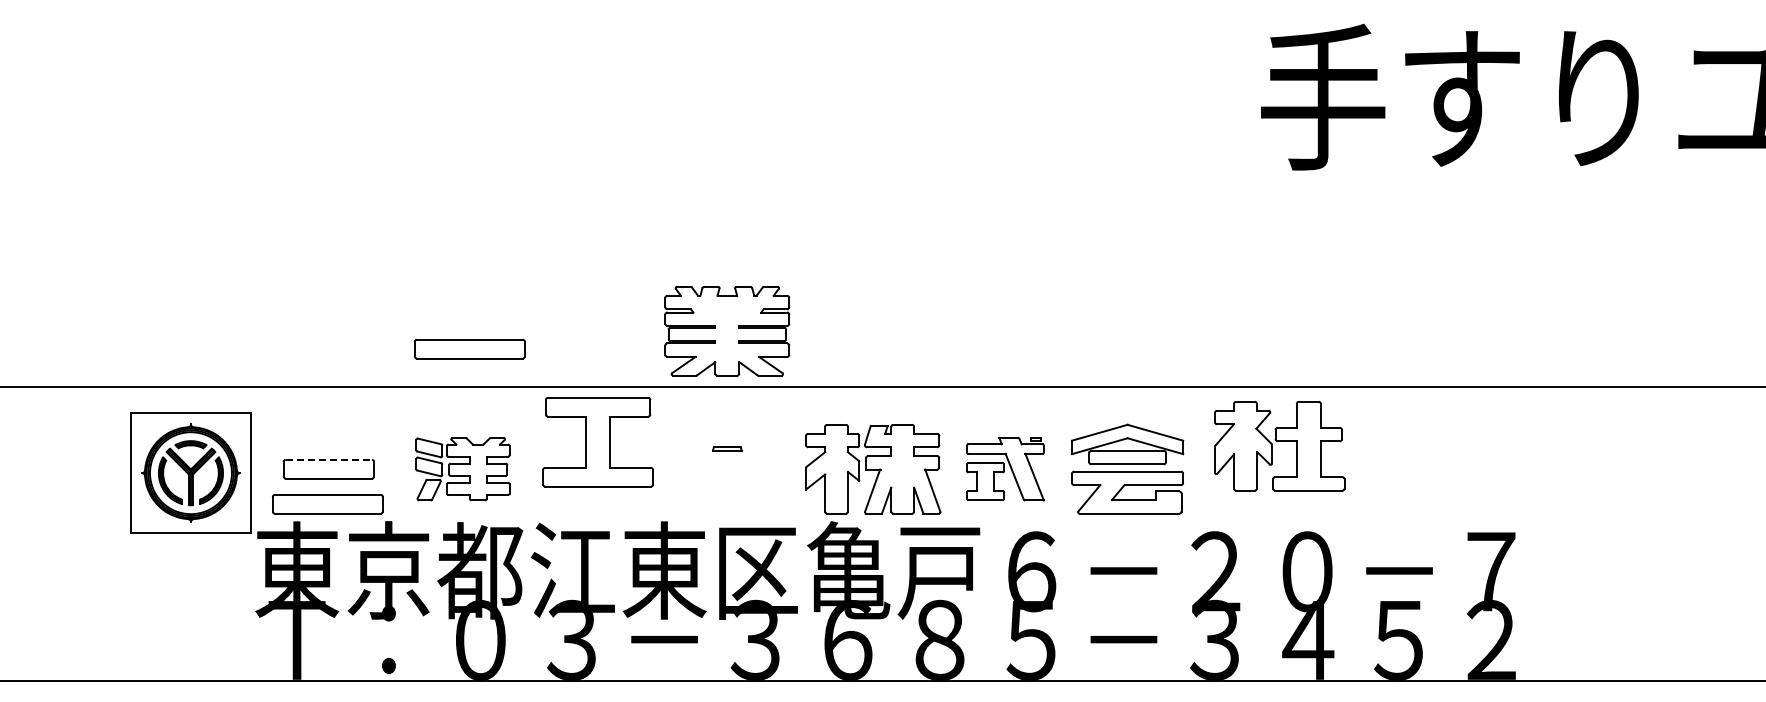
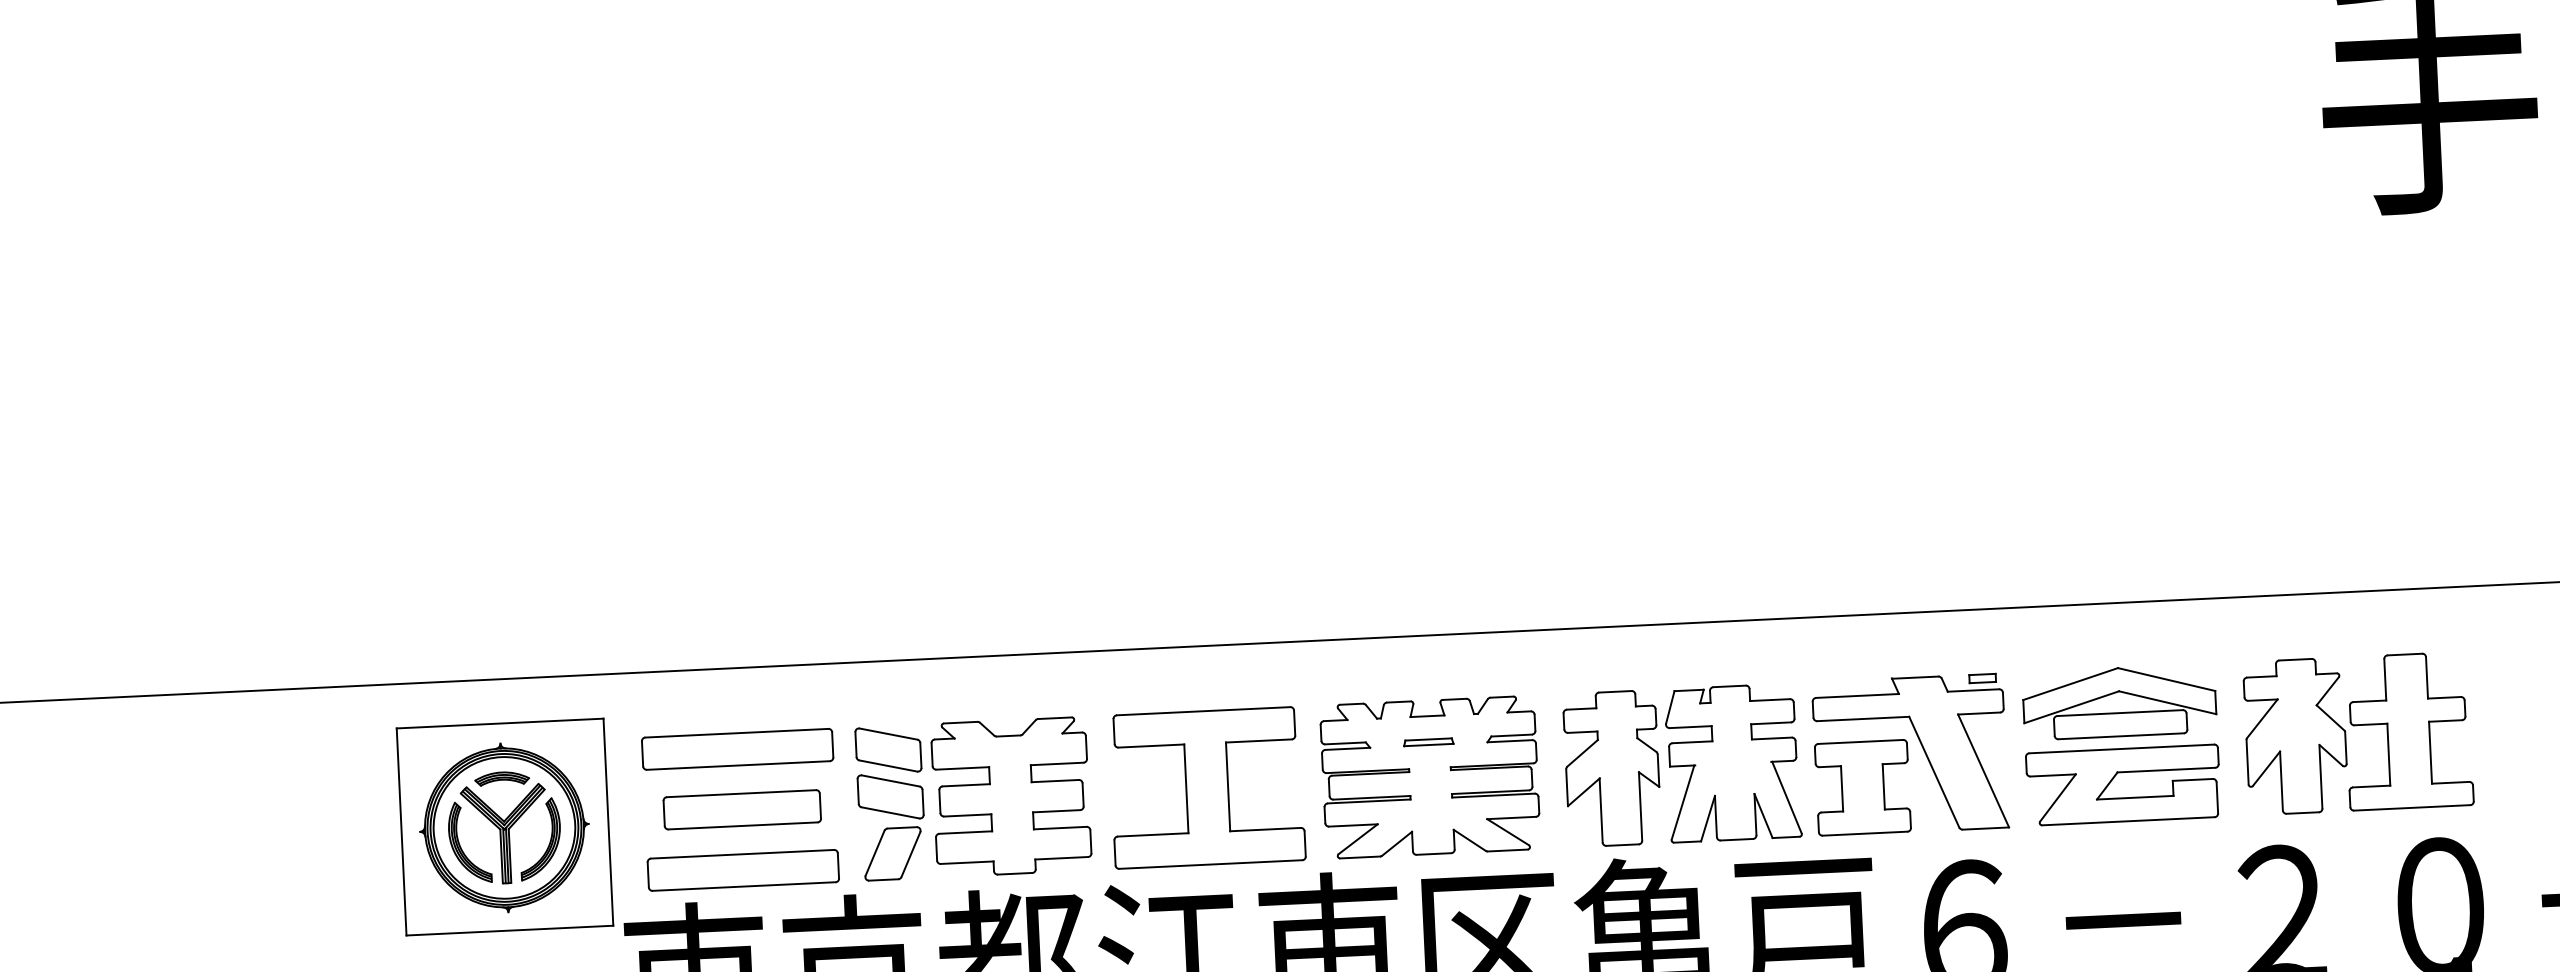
part: (727, 331) -> (1430, 777), moved
part: (469, 349) -> (737, 749), moved
part: (597, 442) -> (1206, 788), moved
part: (1279, 446) -> (2358, 734), moved
line: (329, 459) -> (742, 792), dashed -> solid
part: (1005, 468) -> (1910, 753), size x1.43
part: (462, 469) -> (973, 799), size x1.43

